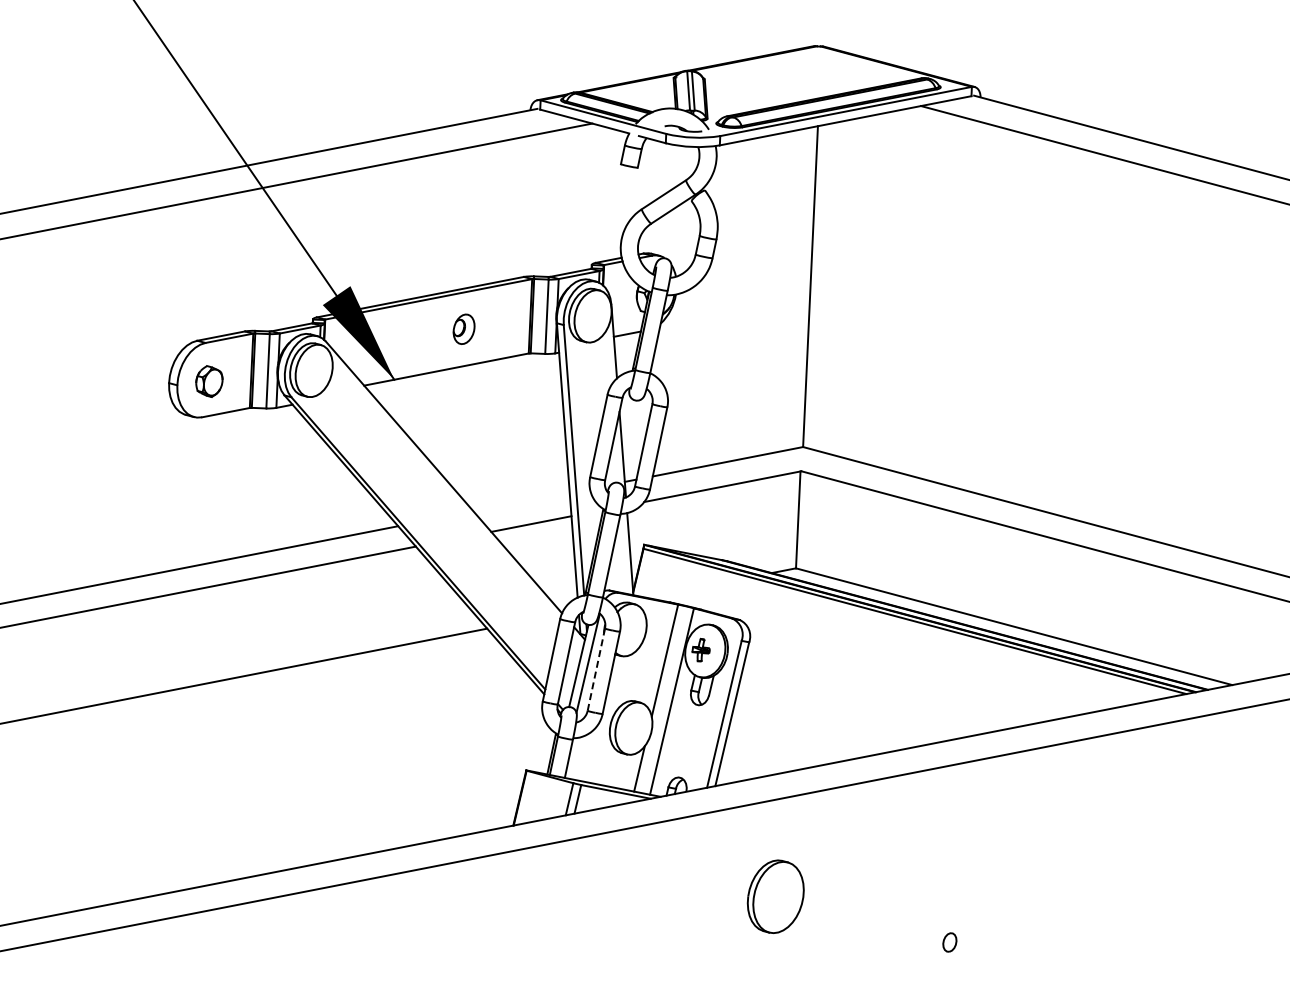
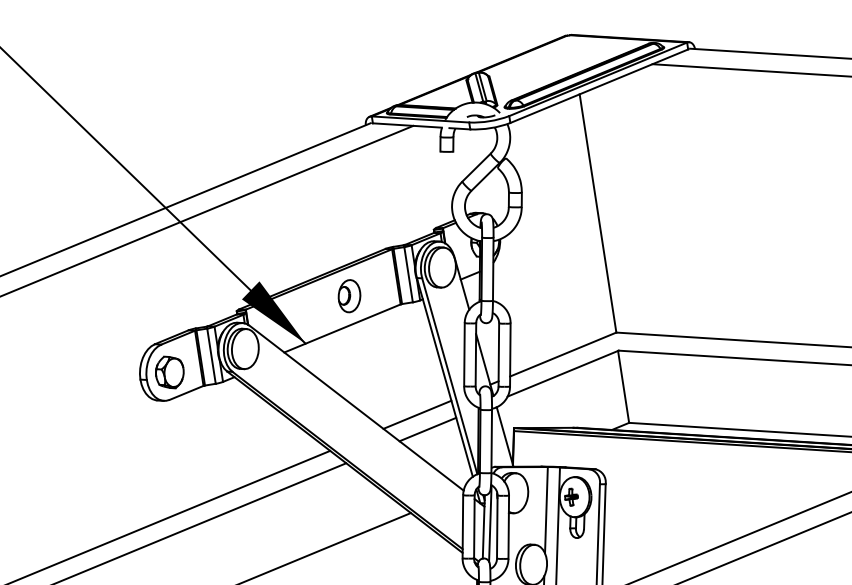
part: (463, 329) -> (349, 296), size x1.43
part: (209, 381) -> (169, 372), size x1.43
line: (521, 501) -> (417, 414), added
line: (596, 670) -> (497, 527), dashed -> solid

